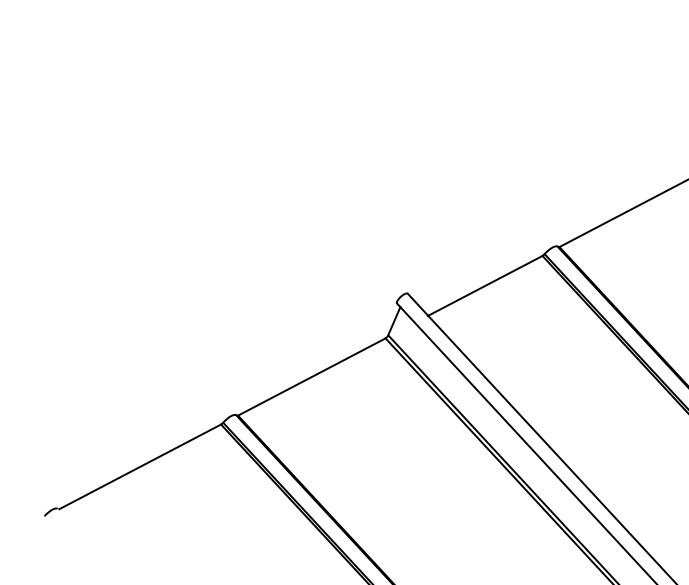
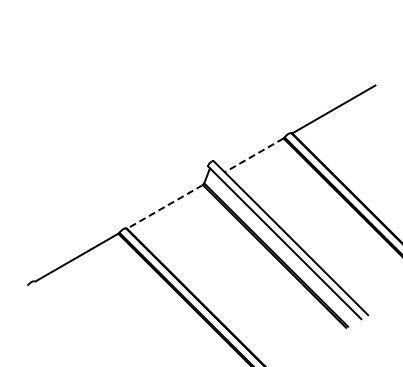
line: (484, 286) -> (253, 155), solid -> dashed
line: (310, 376) -> (164, 206), solid -> dashed

